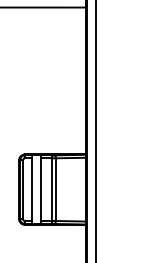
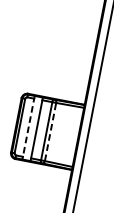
line: (56, 189) -> (51, 131), solid -> dashed
line: (32, 190) -> (28, 128), solid -> dashed

